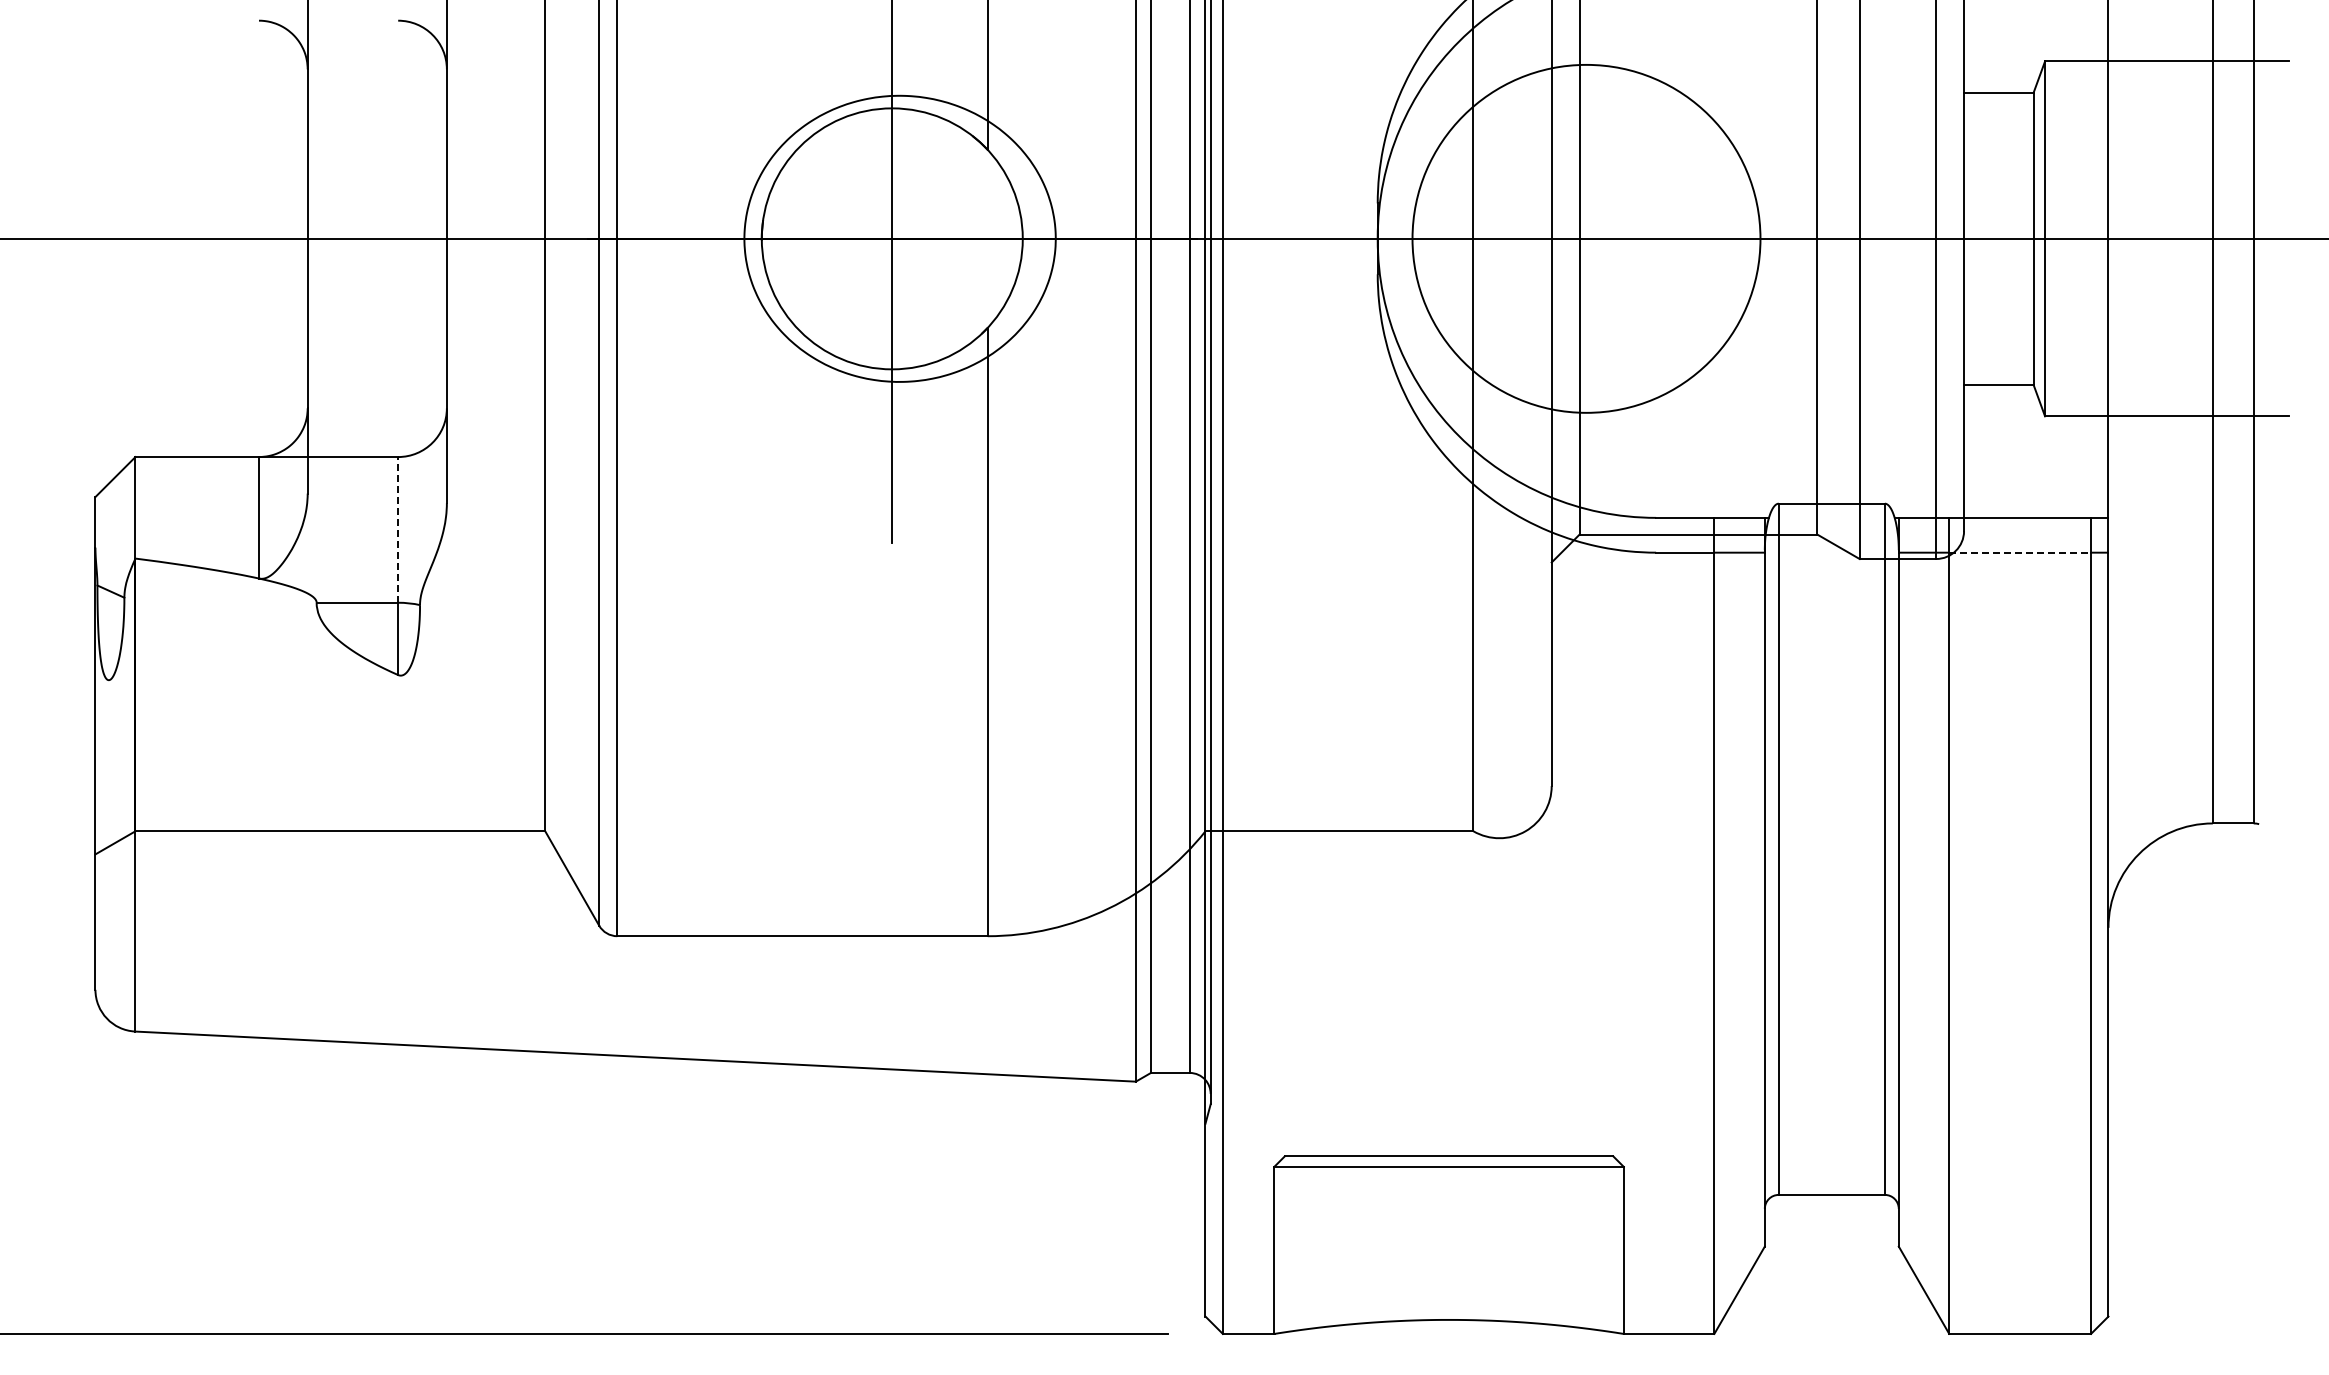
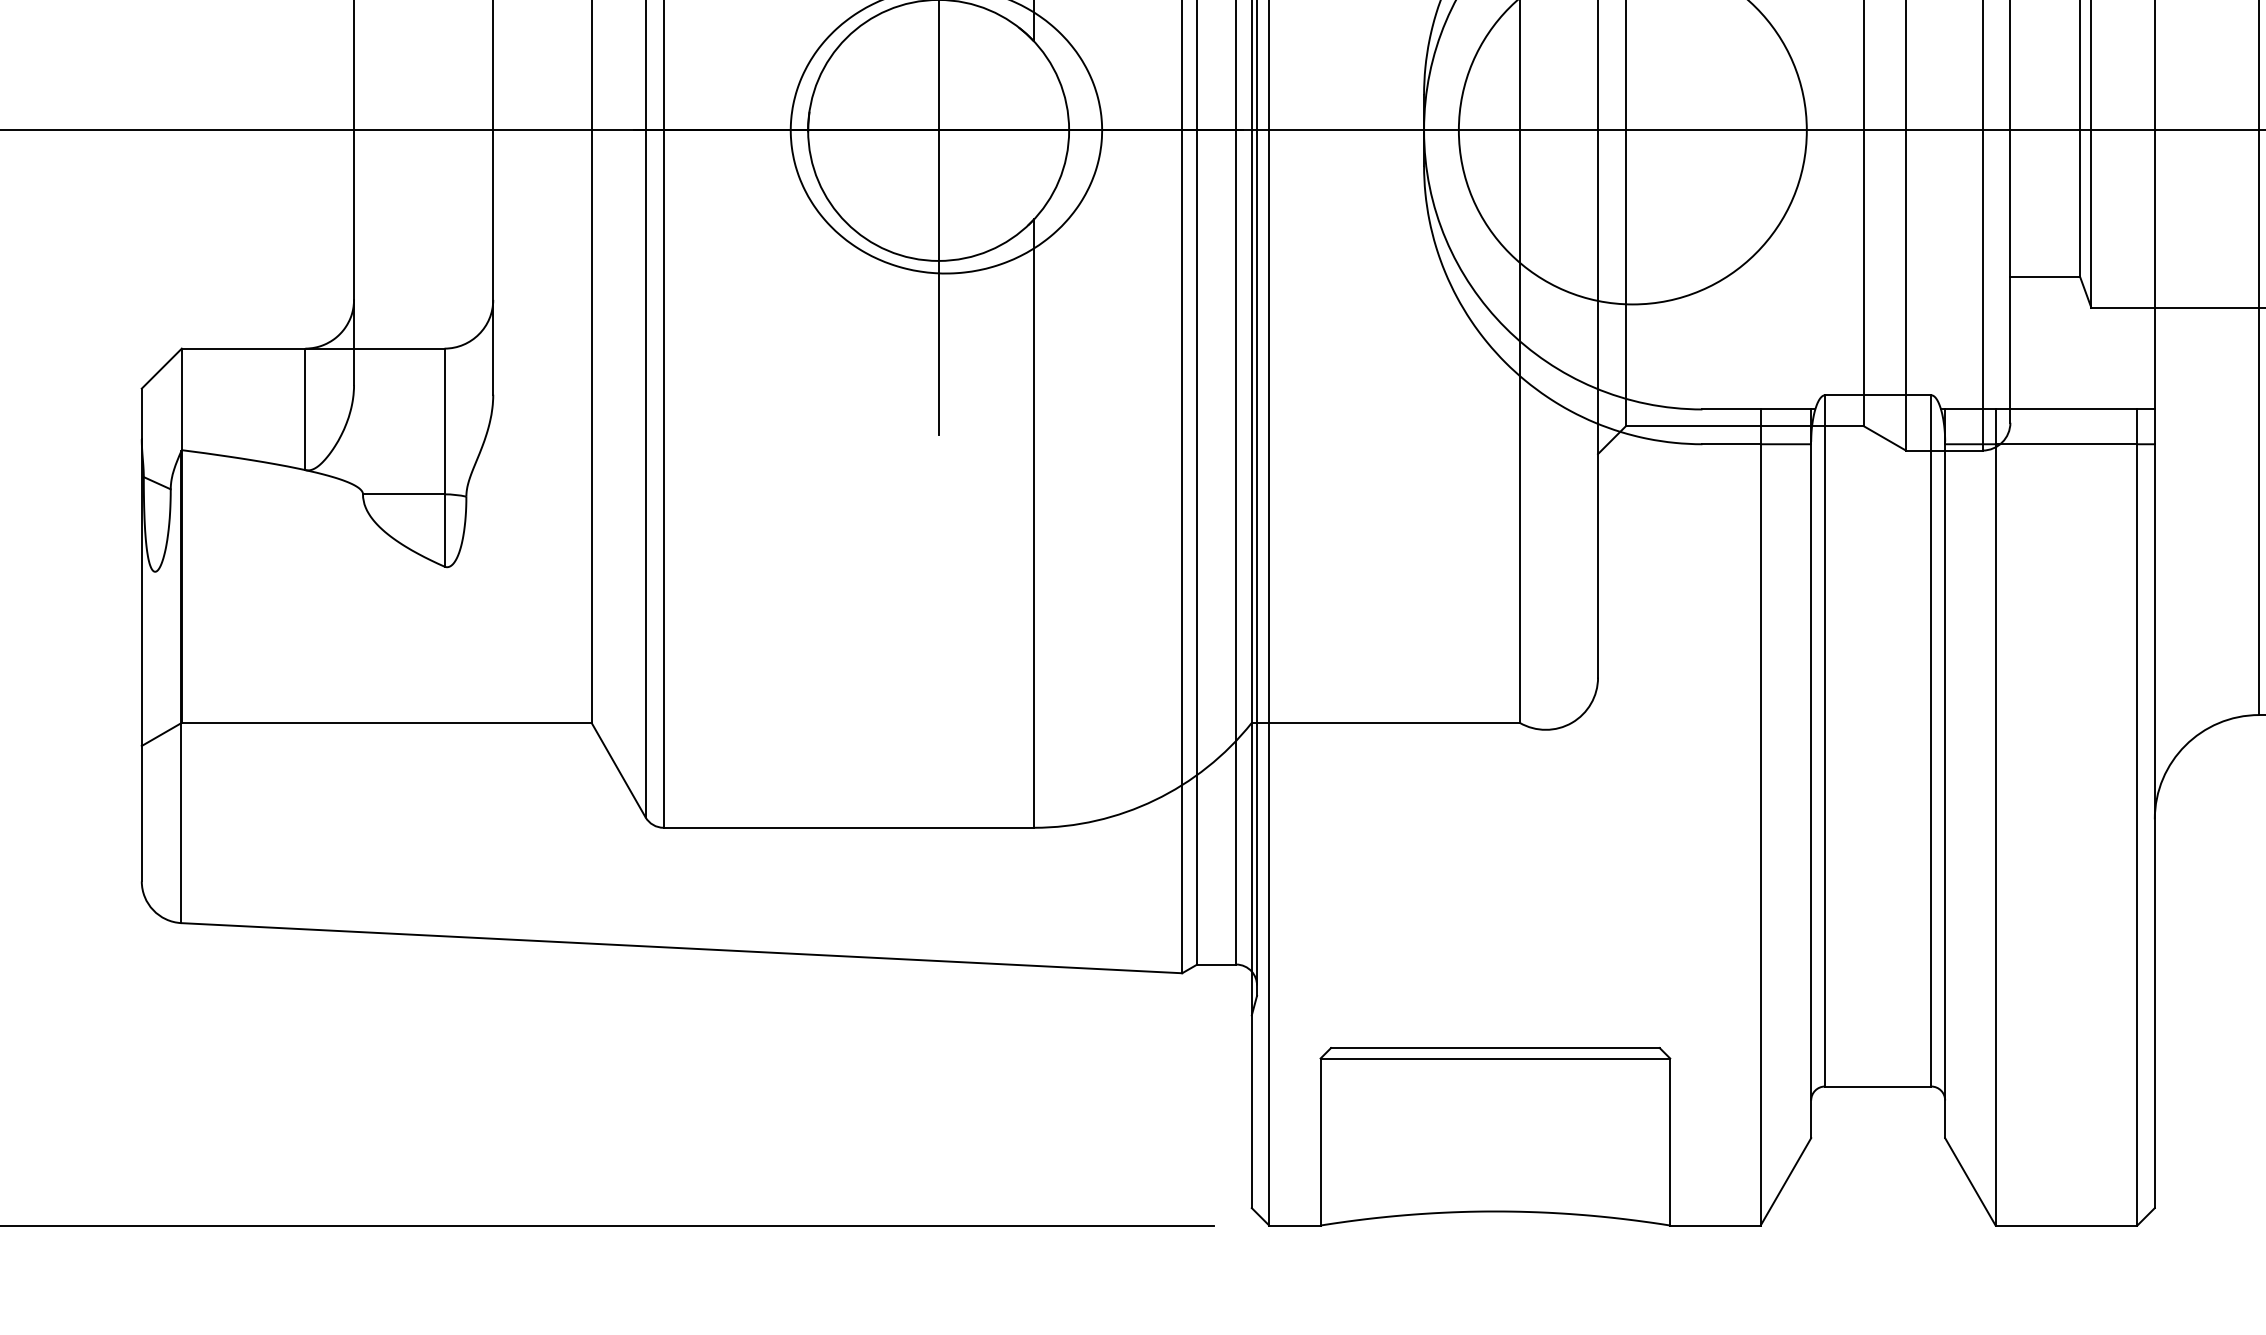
line: (398, 529) -> (444, 421), dashed -> solid
line: (2020, 552) -> (2066, 444), dashed -> solid

